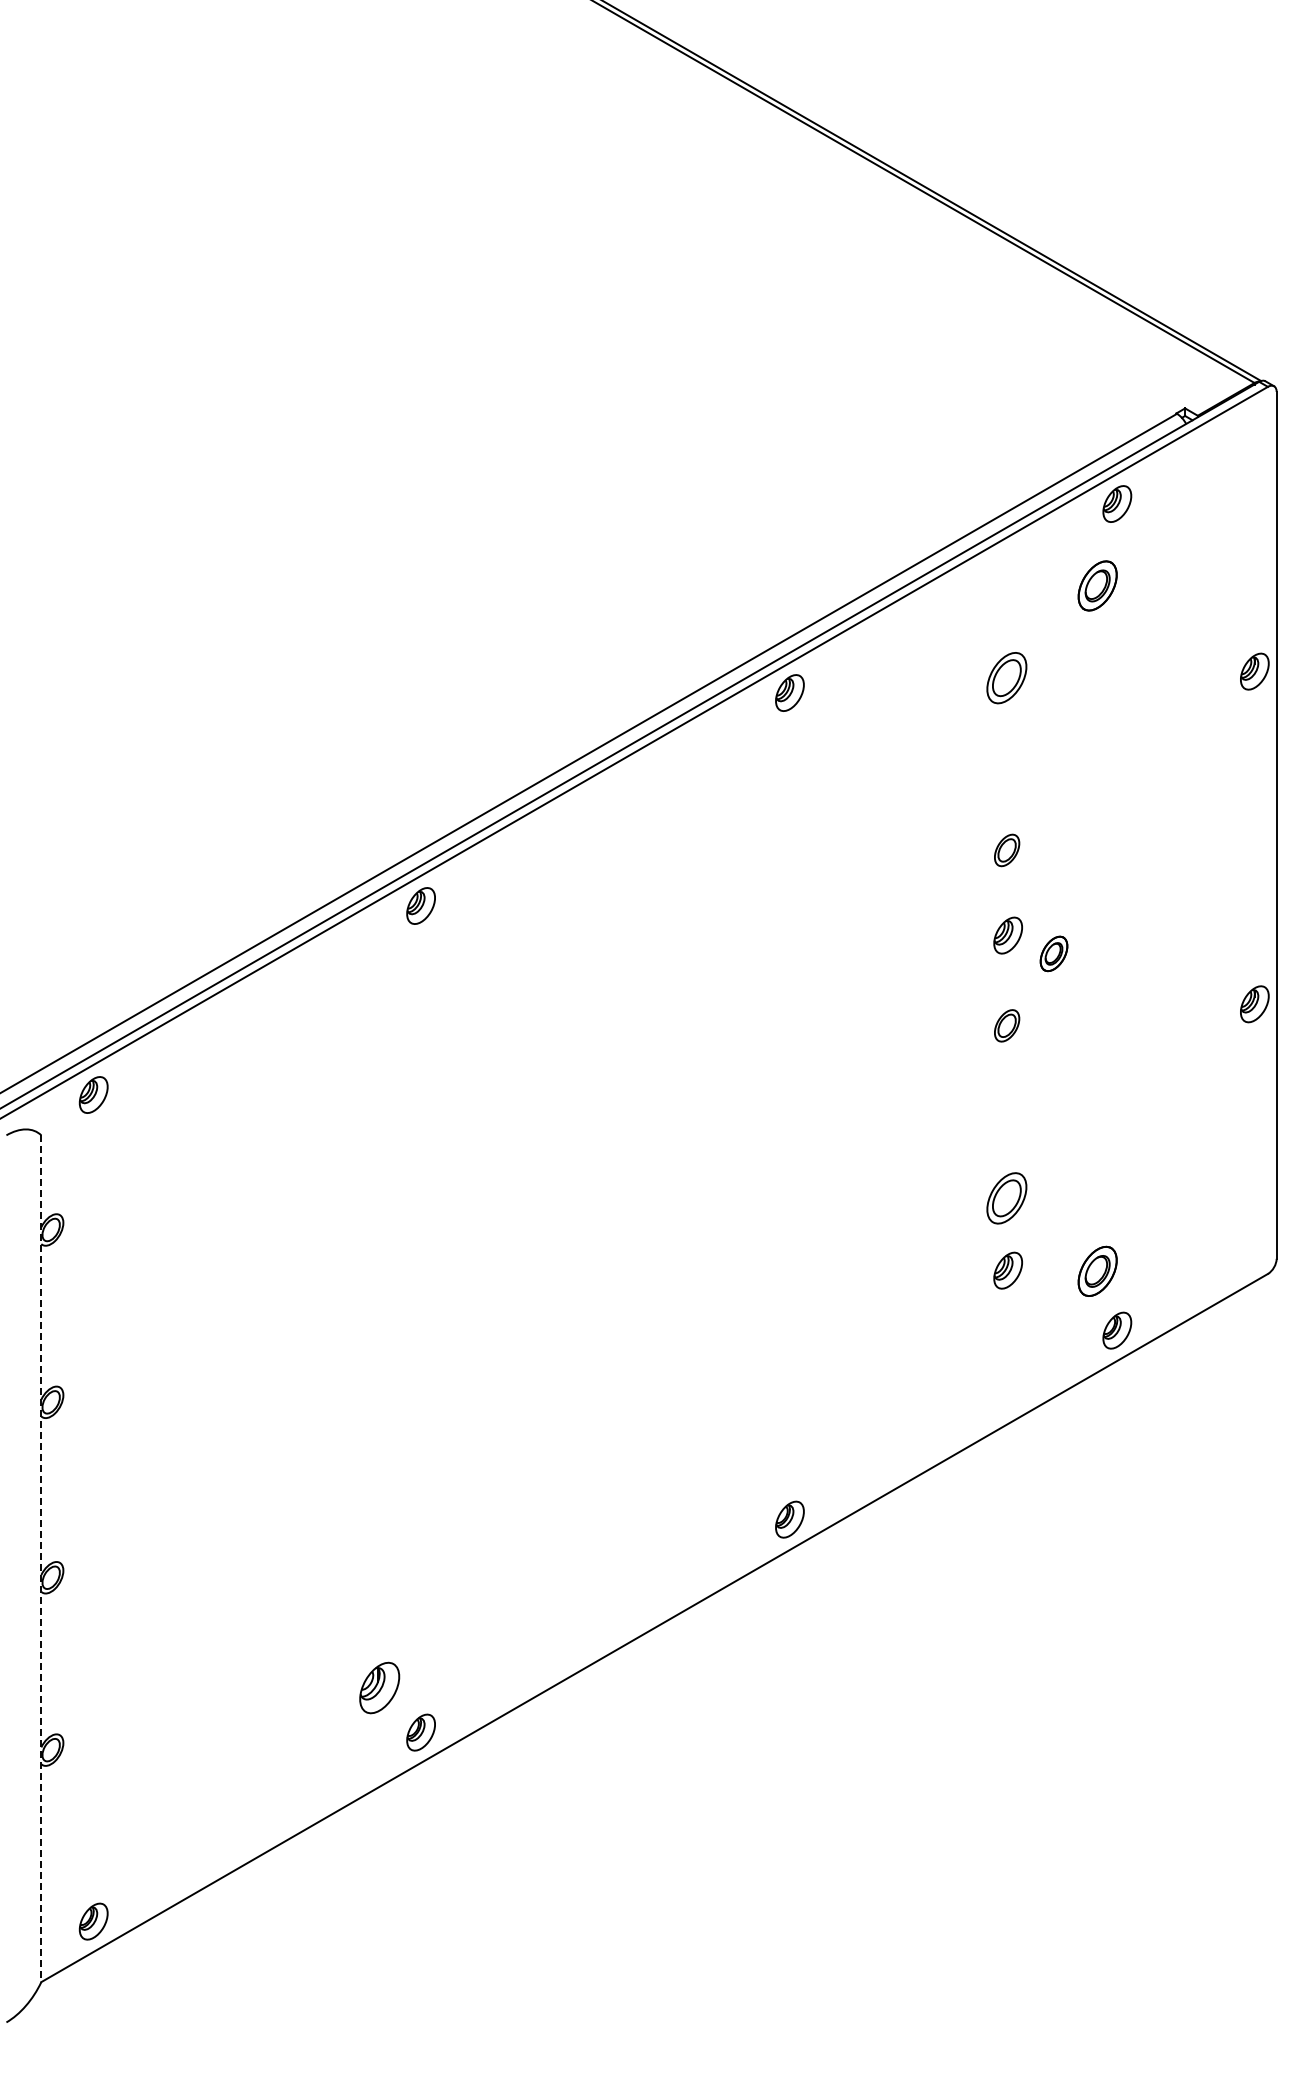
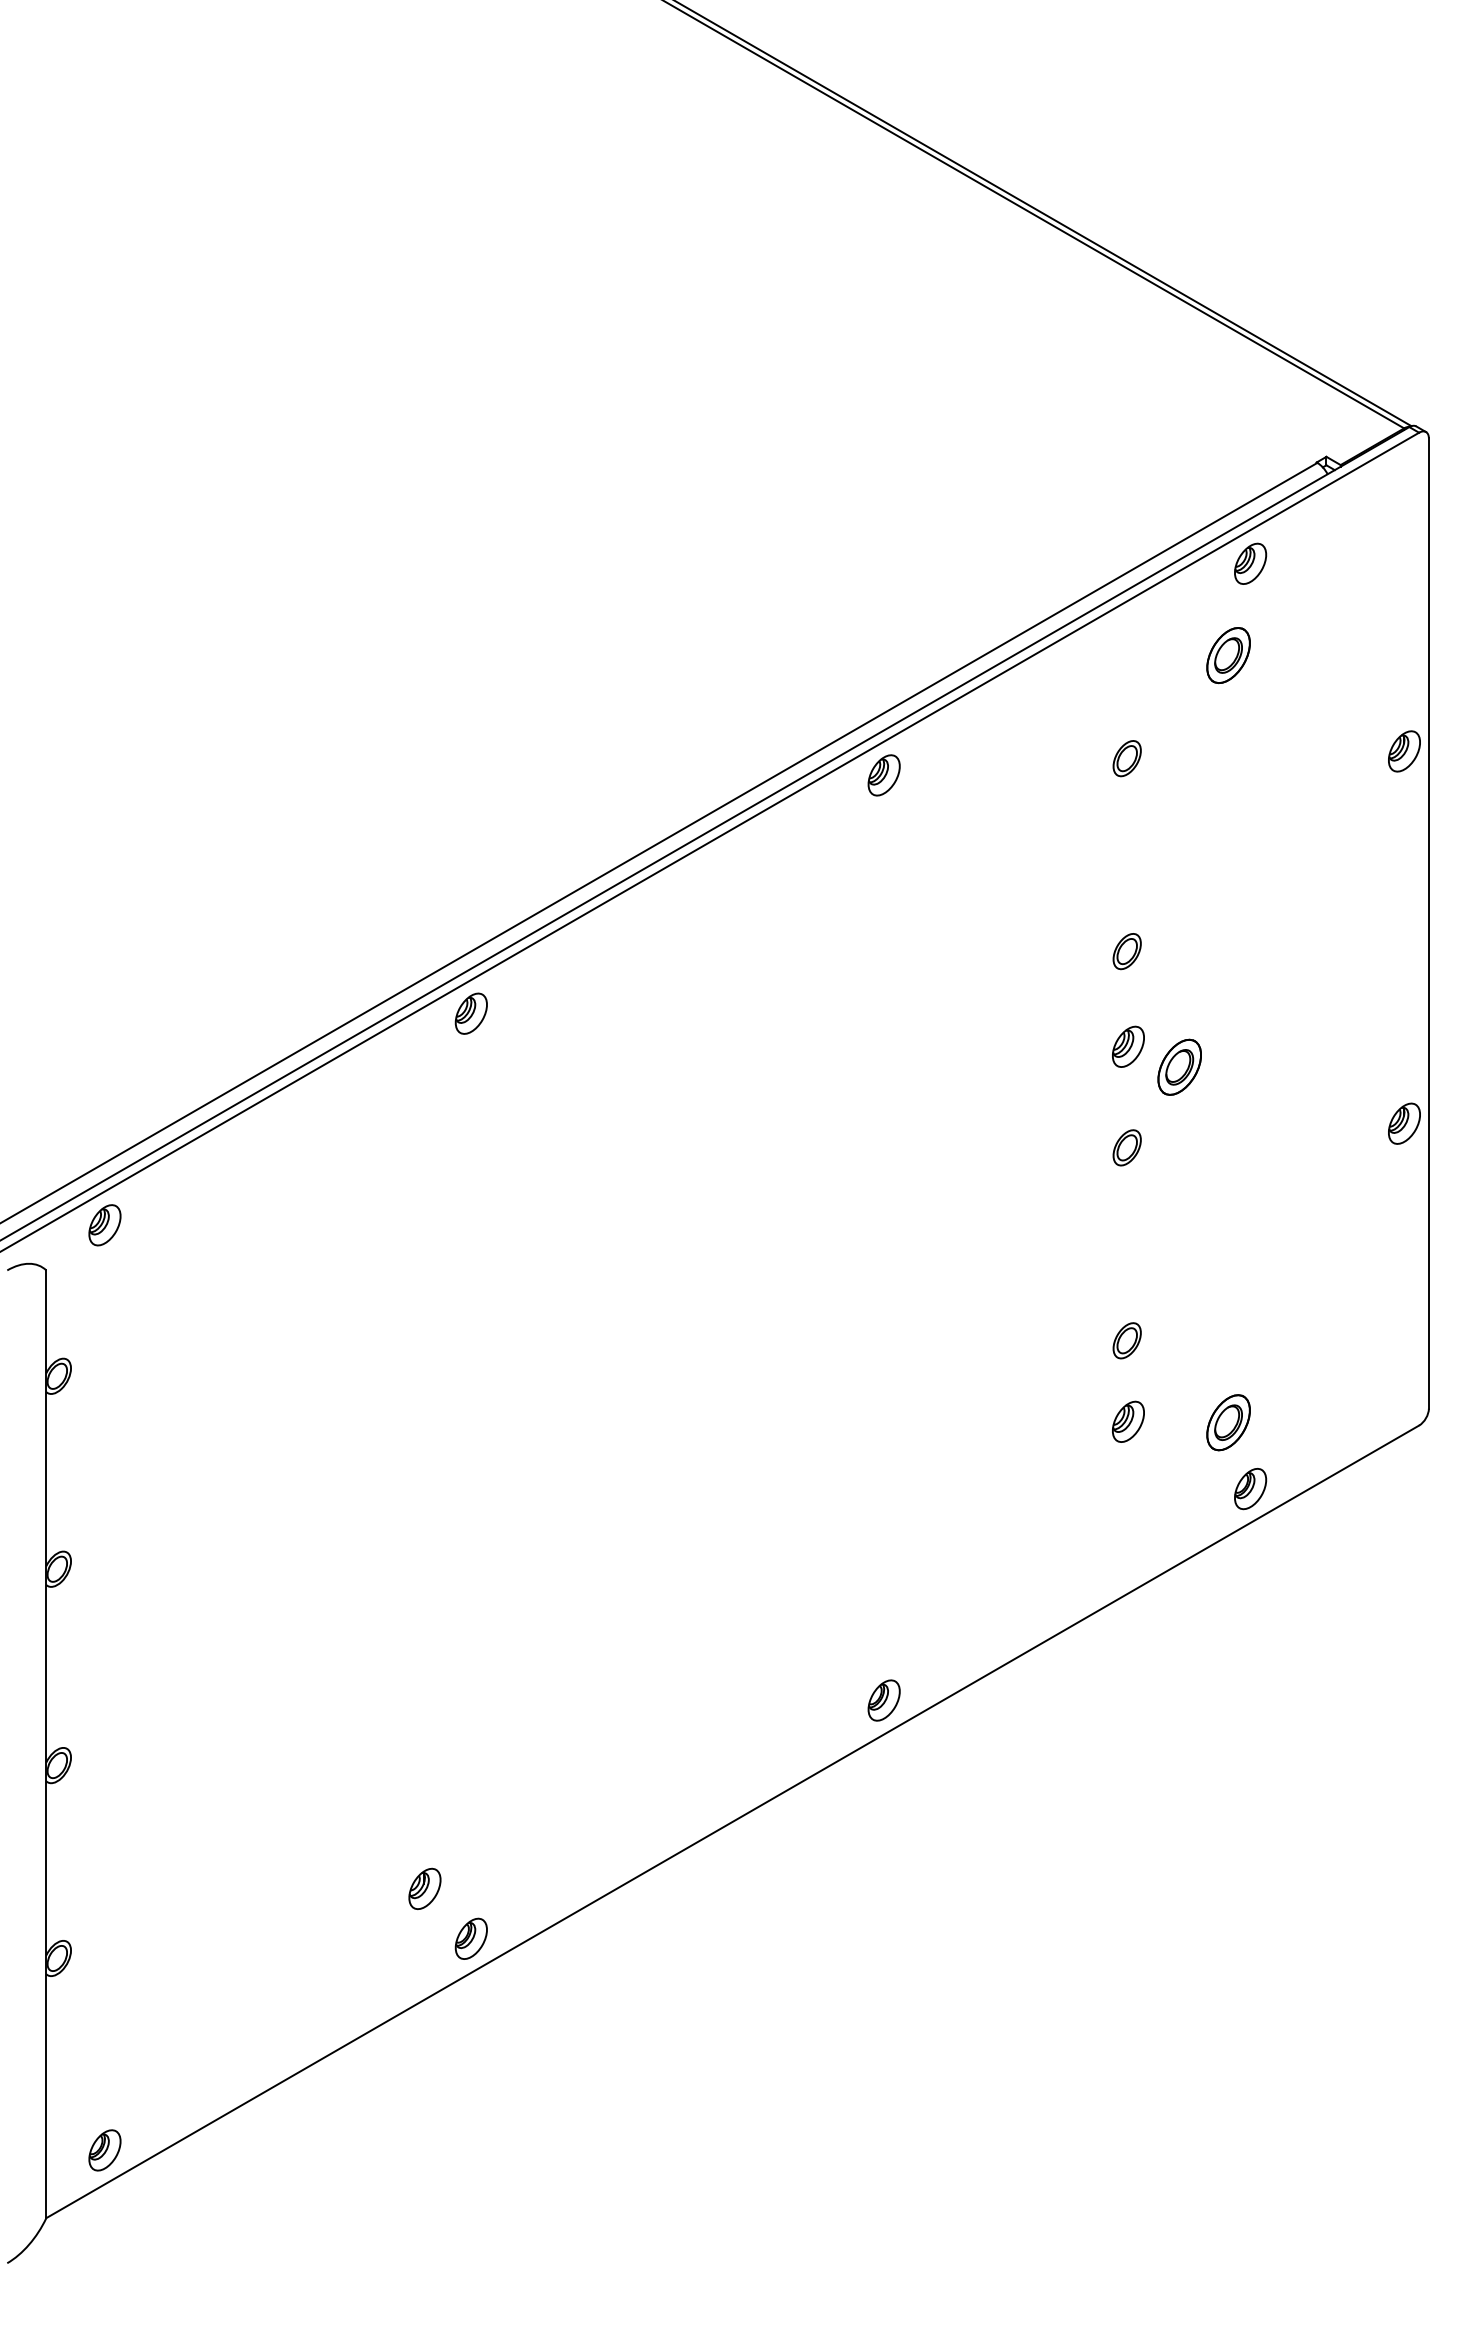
part: (1007, 677) -> (1127, 757), size x0.62
part: (1053, 953) -> (1179, 1066), size x1.43
part: (1007, 1197) -> (1127, 1339), size x0.62
line: (41, 1559) -> (46, 1745), dashed -> solid
part: (379, 1687) -> (424, 1888), size x0.71

